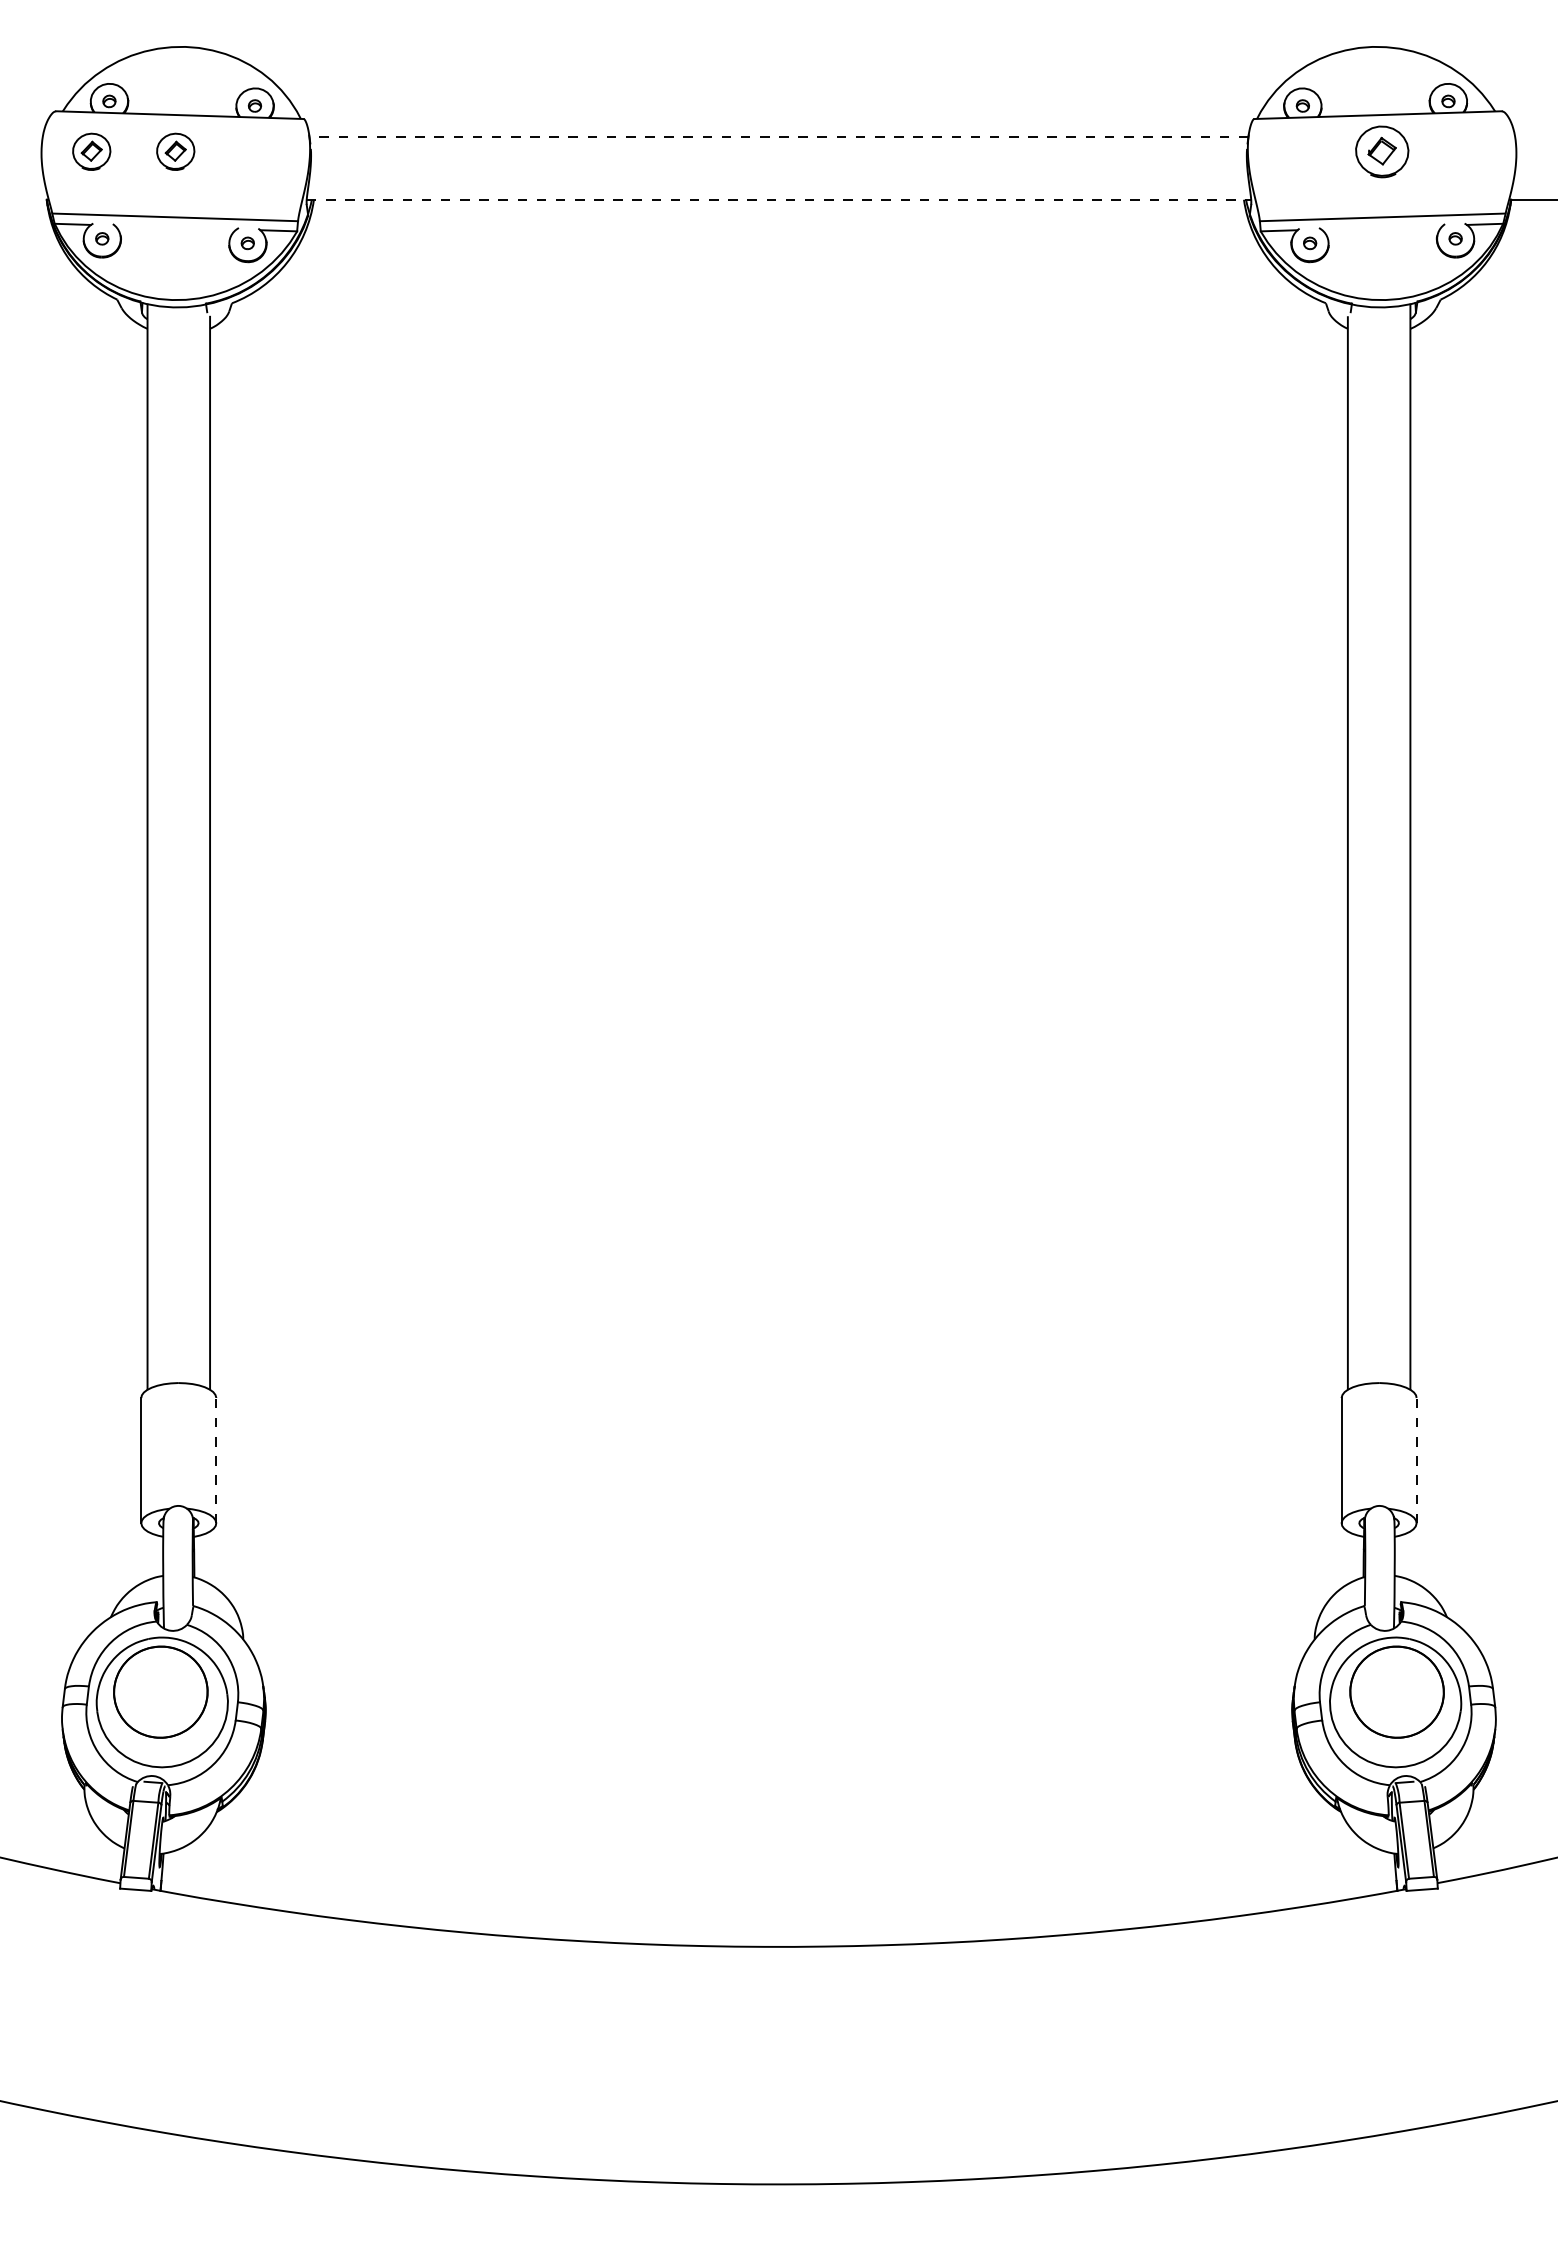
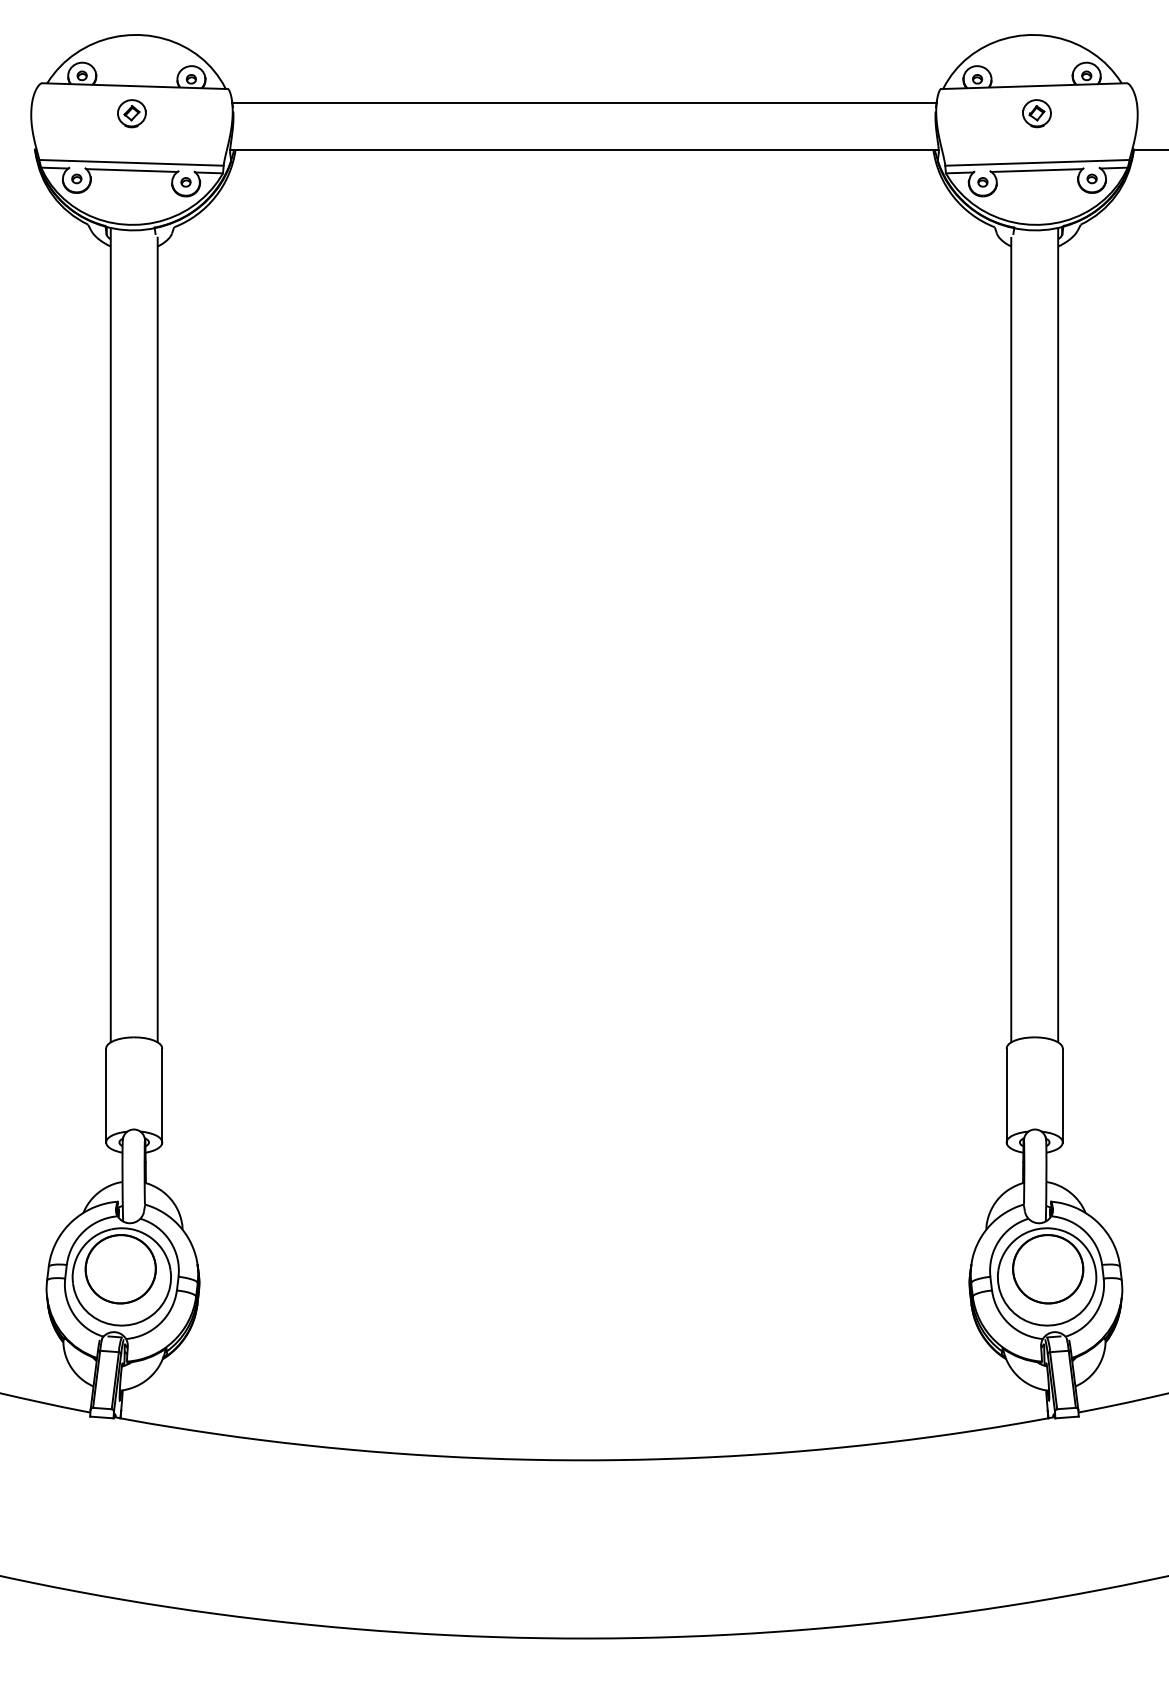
line: (778, 137) -> (584, 102), dashed -> solid
part: (91, 151) -> (68, 113), removed
part: (1381, 151) -> (1036, 113), size x0.71
line: (779, 199) -> (584, 149), dashed -> solid
line: (175, 227) -> (131, 170), added
line: (1381, 227) -> (1036, 170), added
line: (216, 1460) -> (162, 1095), dashed -> solid
line: (1416, 1460) -> (1062, 1095), dashed -> solid

